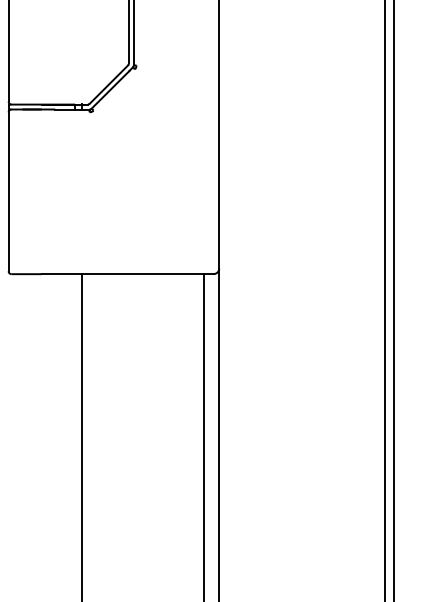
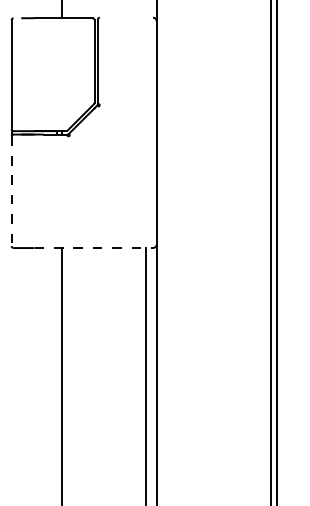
line: (8, 192) -> (11, 191), solid -> dashed
line: (128, 274) -> (94, 248), solid -> dashed

